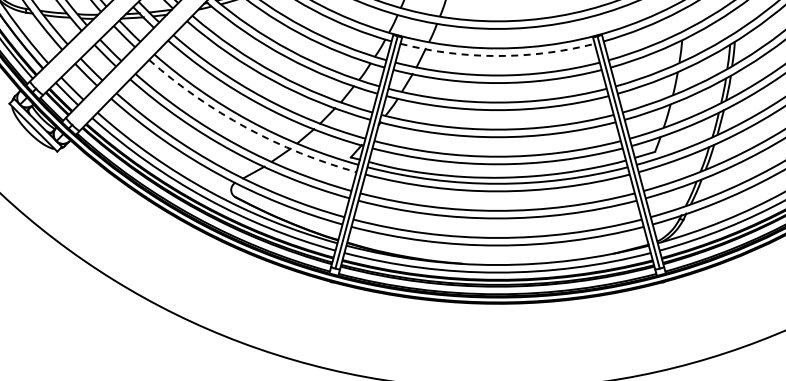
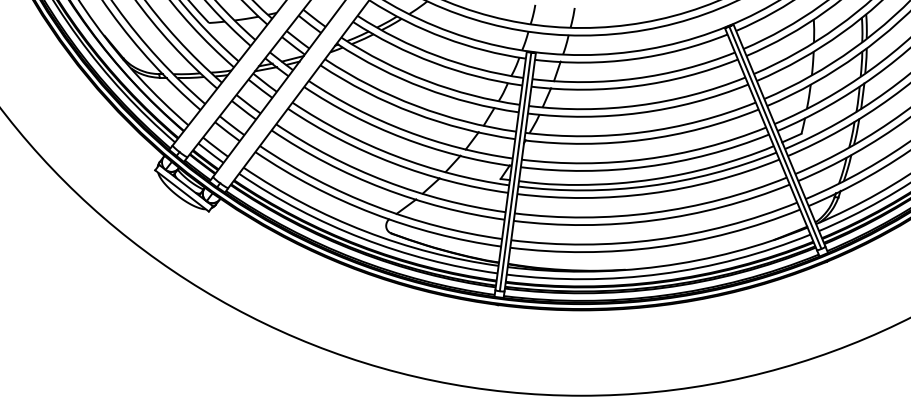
arc: (497, 56) -> (632, 59), dashed -> solid
arc: (246, 128) -> (393, 163), dashed -> solid

